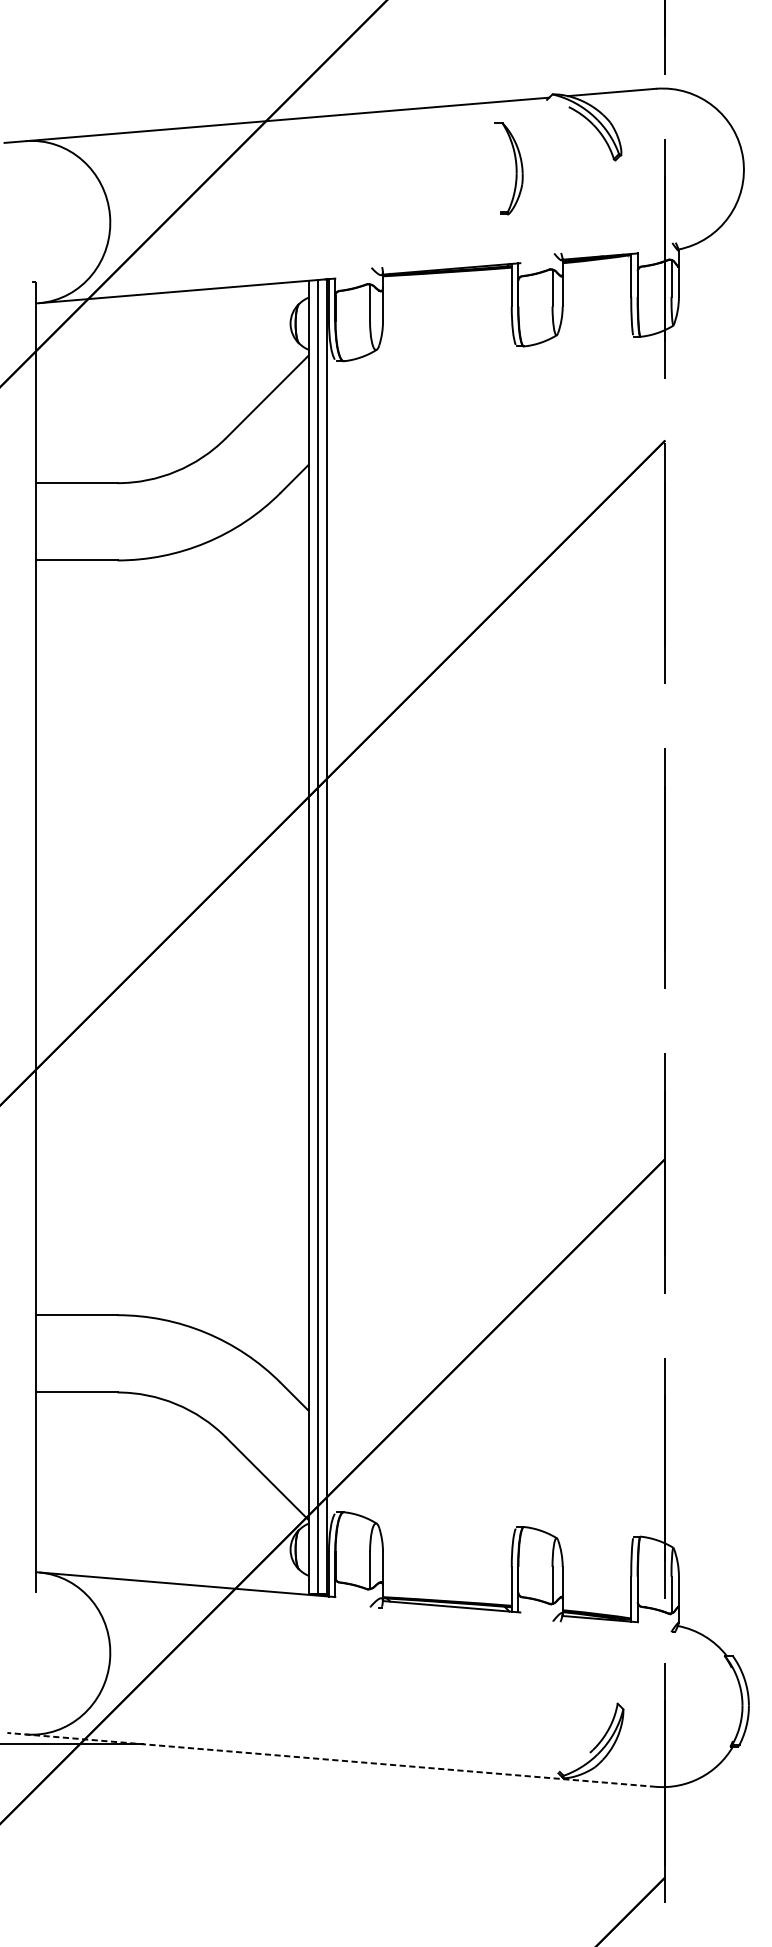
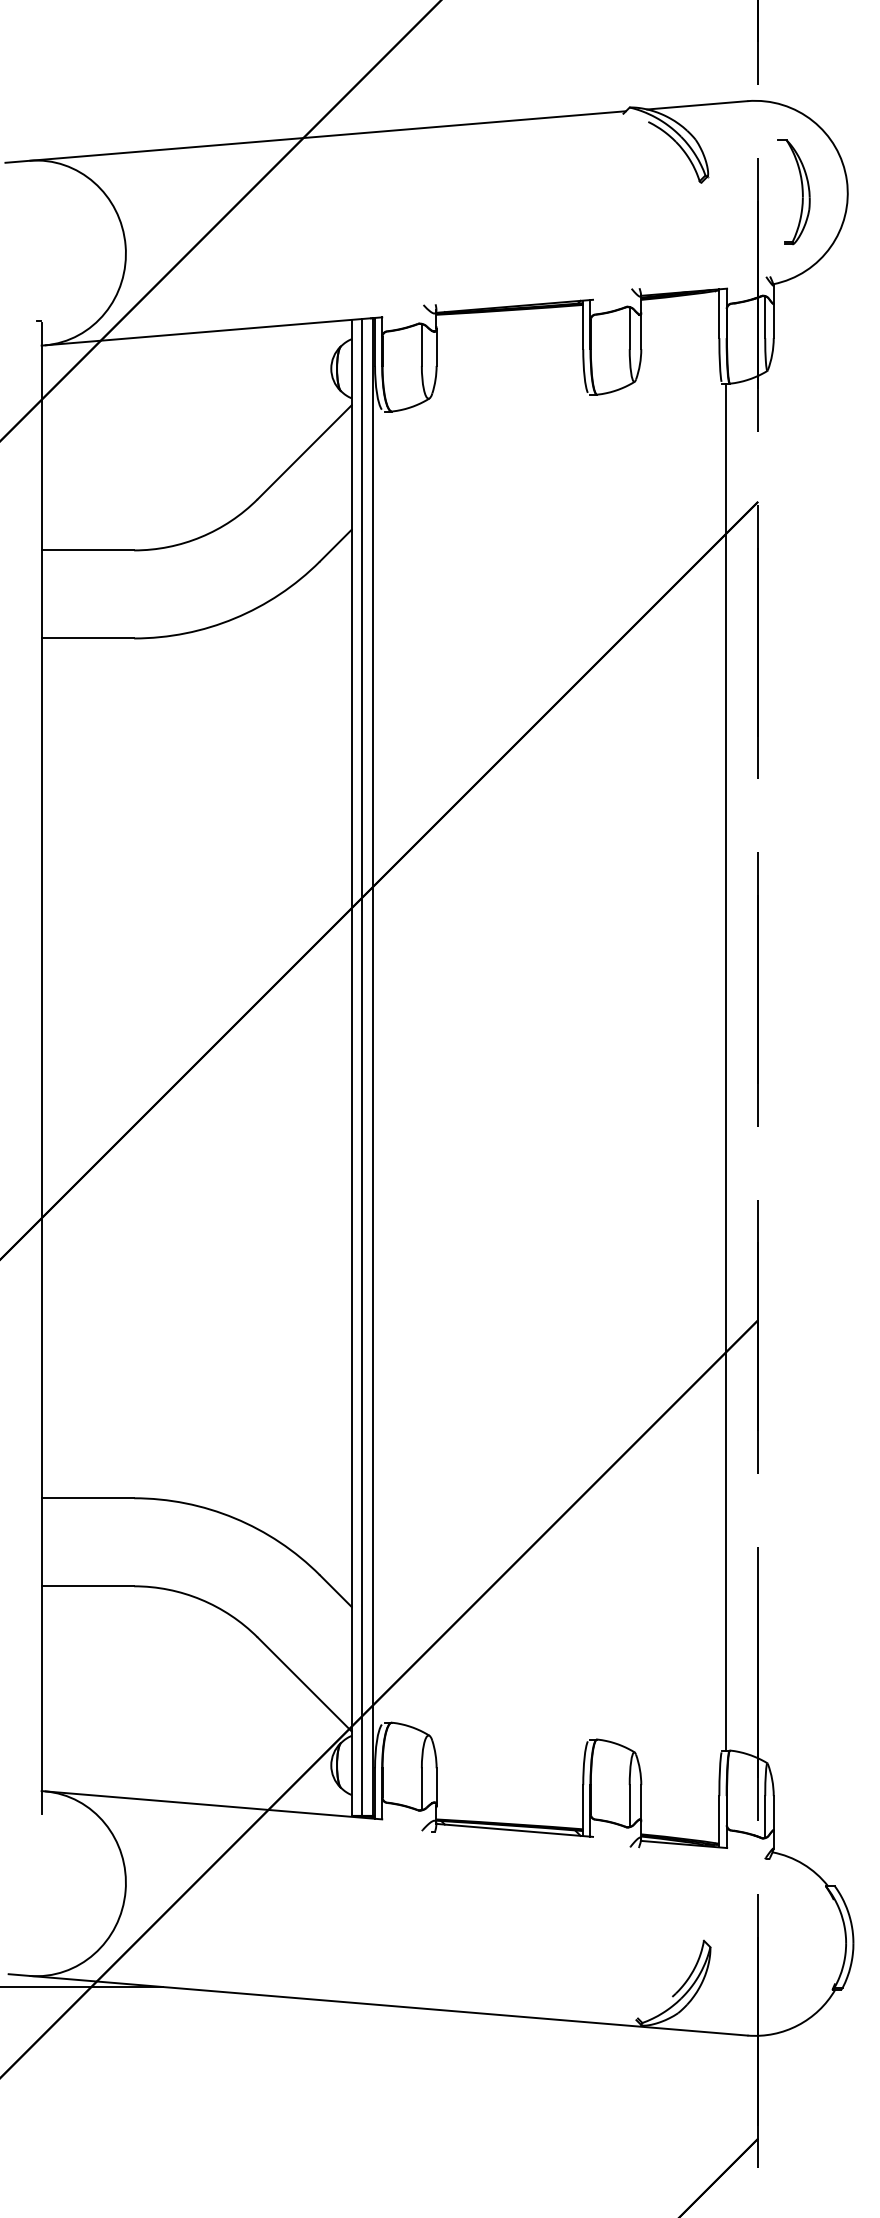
part: (515, 168) -> (801, 192), moved
line: (637, 936) -> (726, 1066), added
line: (332, 1759) -> (378, 2004), dashed -> solid

